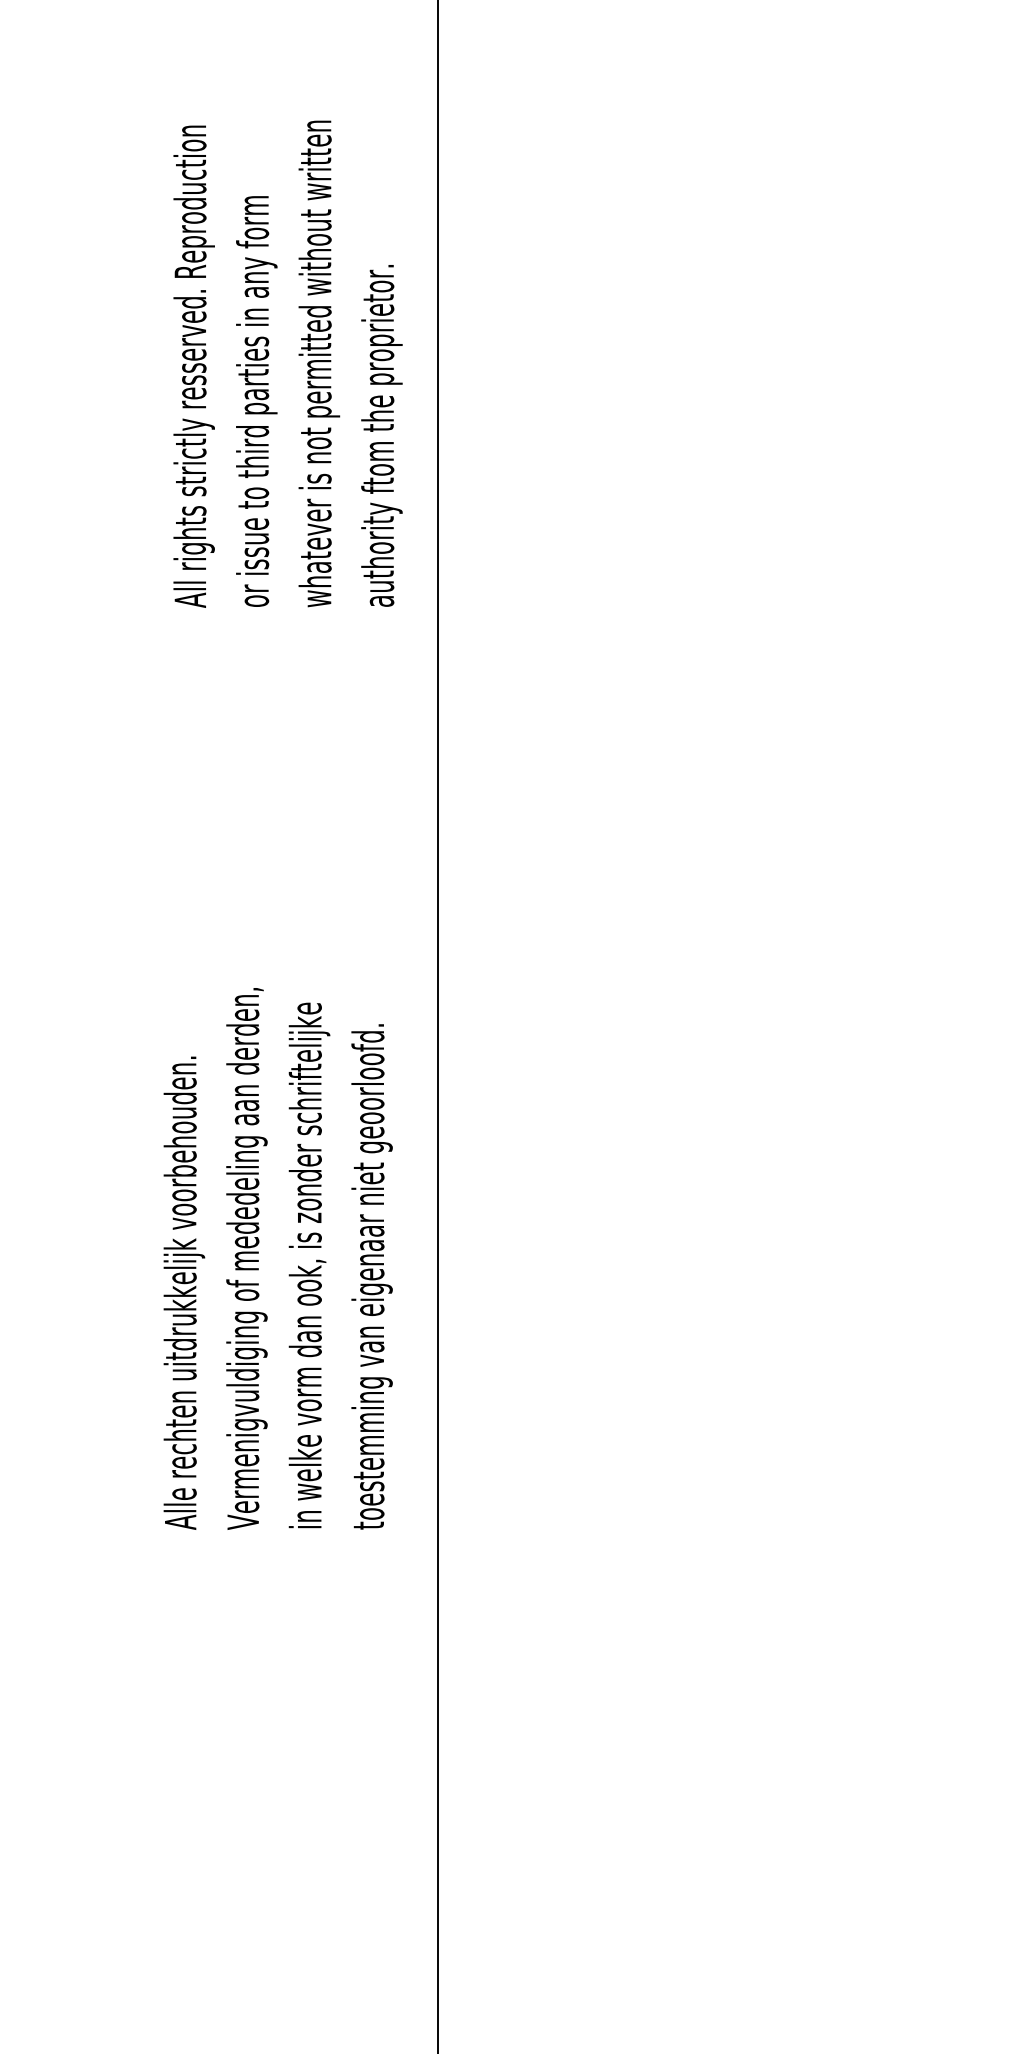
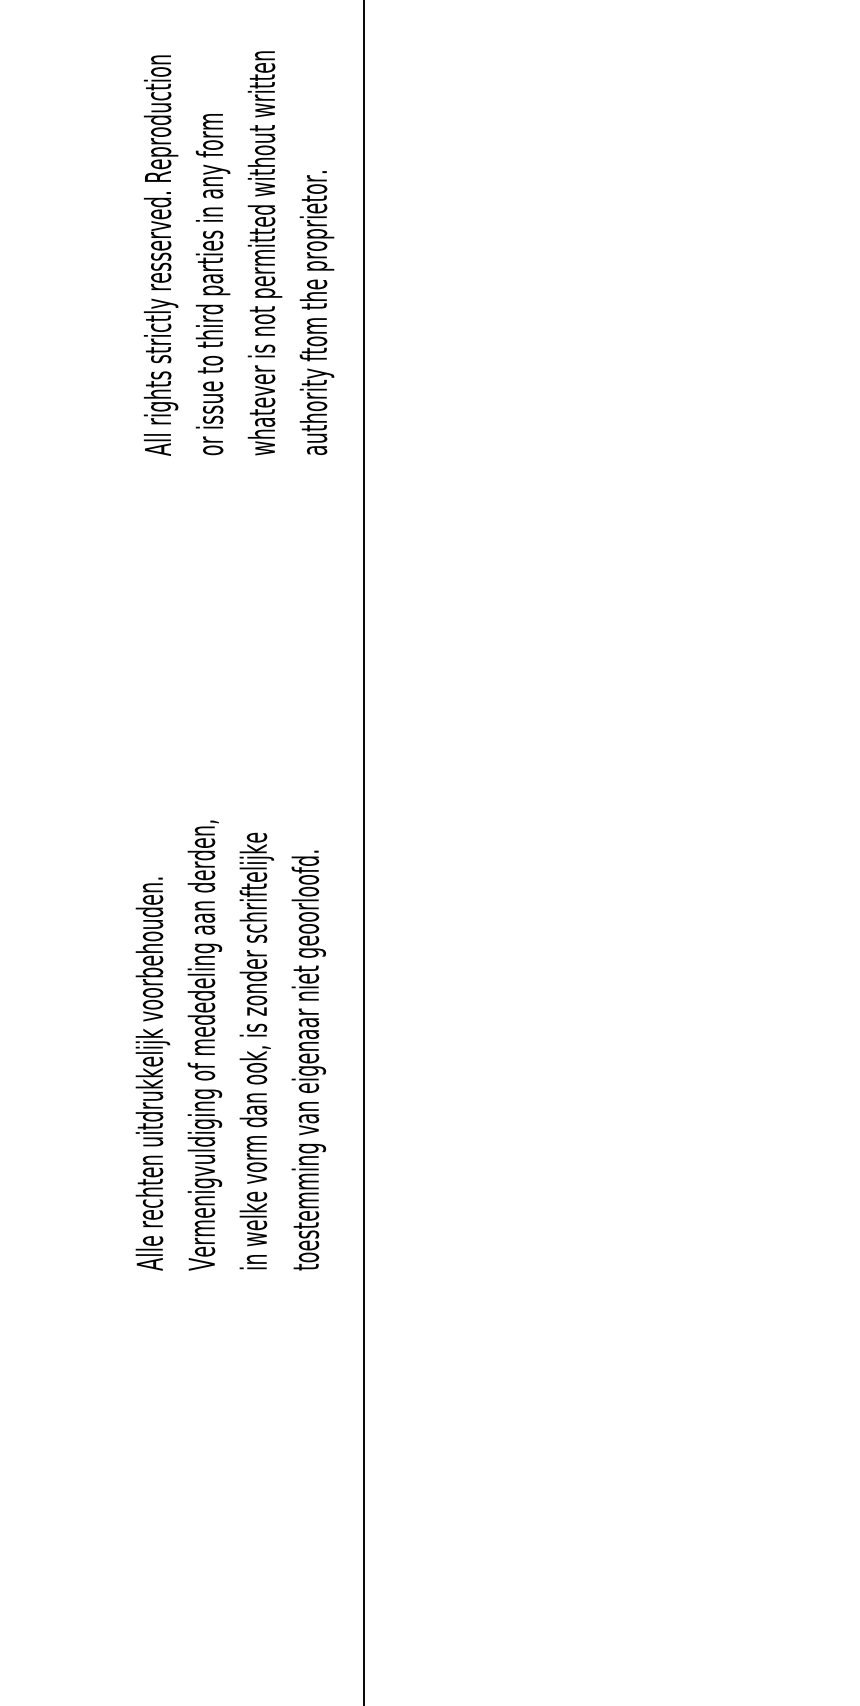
text: (287, 363) -> (238, 252), moved

